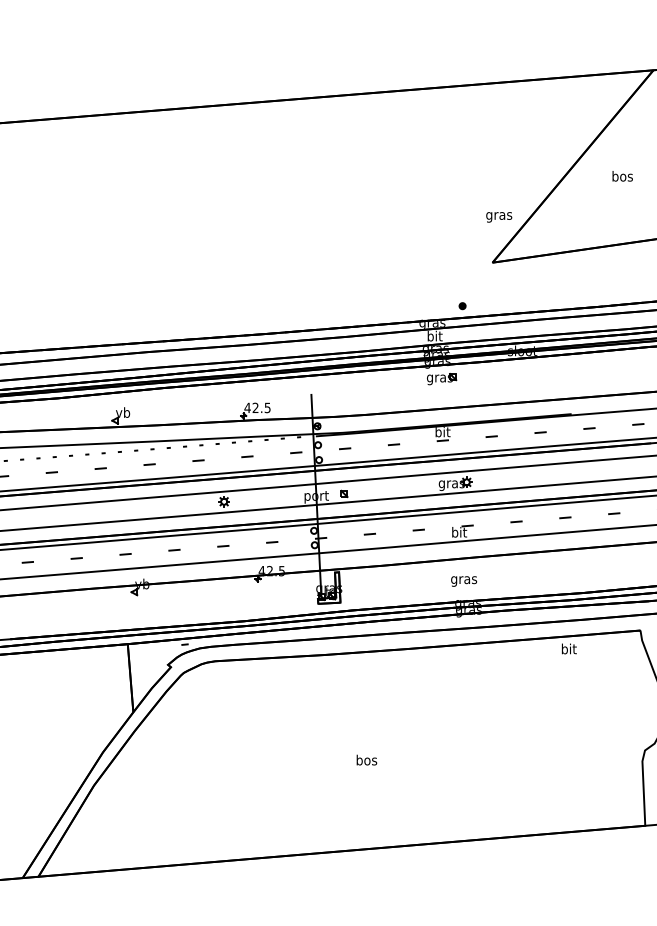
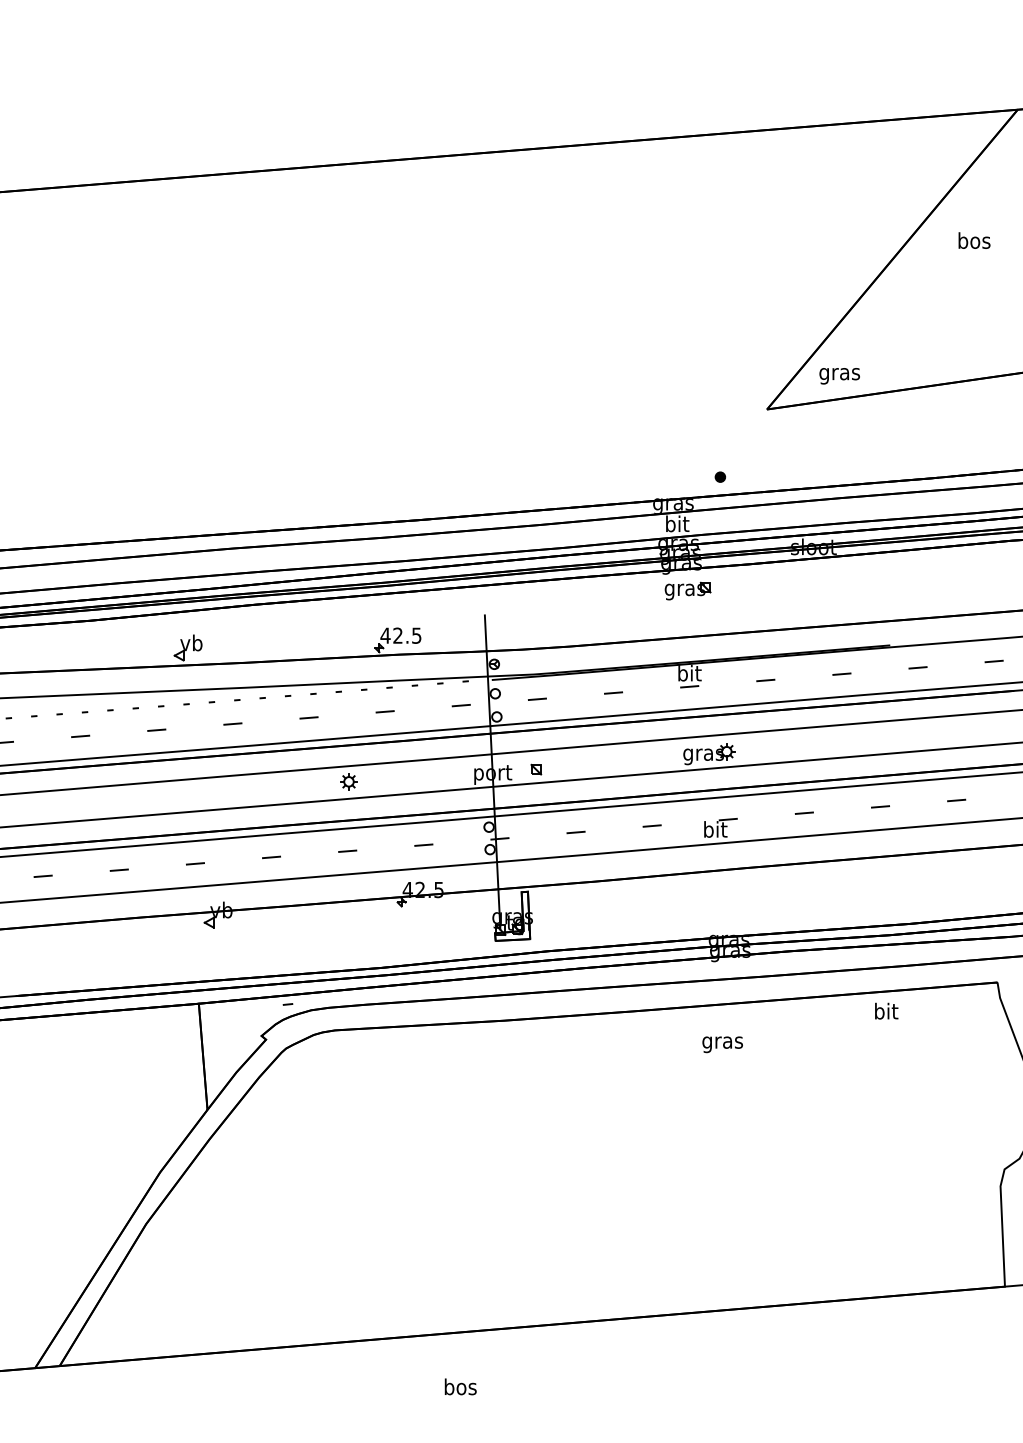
text: (622, 176) -> (974, 240), moved
text: (499, 217) -> (840, 376), moved
text: (464, 581) -> (723, 1044), moved
text: (366, 759) -> (460, 1385), moved

